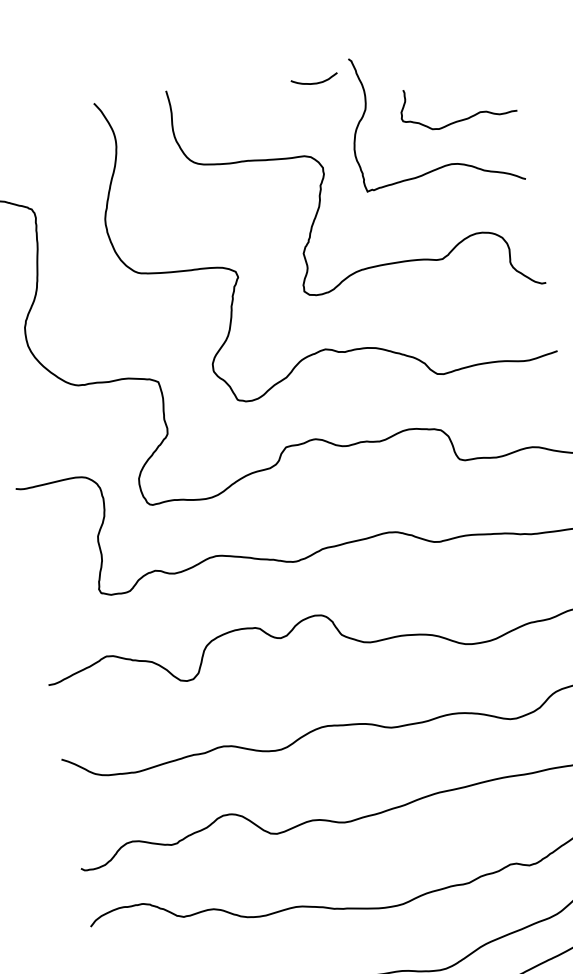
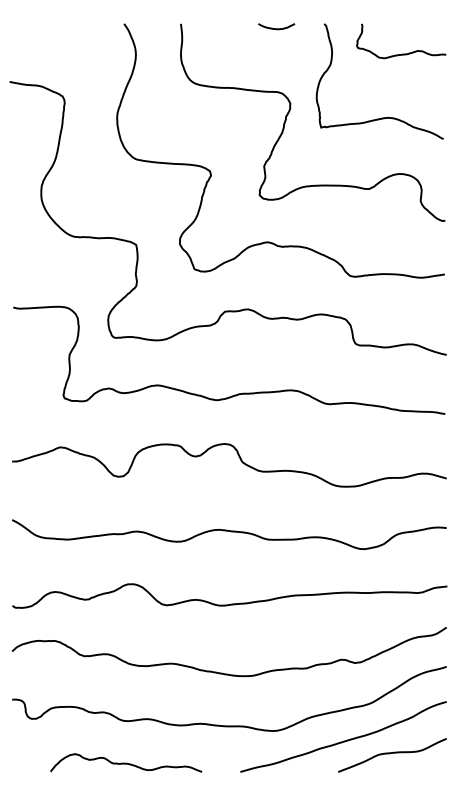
curve: (314, 82) -> (276, 28), moved
curve: (460, 119) -> (401, 53), moved

